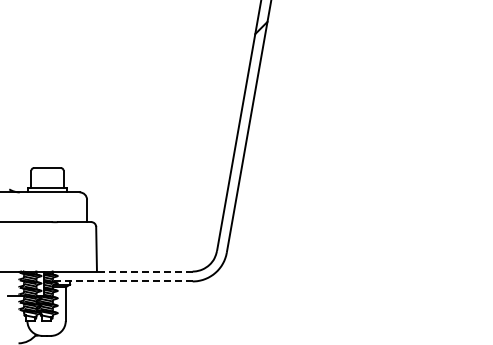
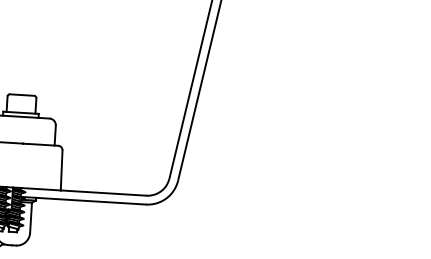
line: (144, 271) -> (103, 192), dashed -> solid
line: (122, 281) -> (83, 200), dashed -> solid

